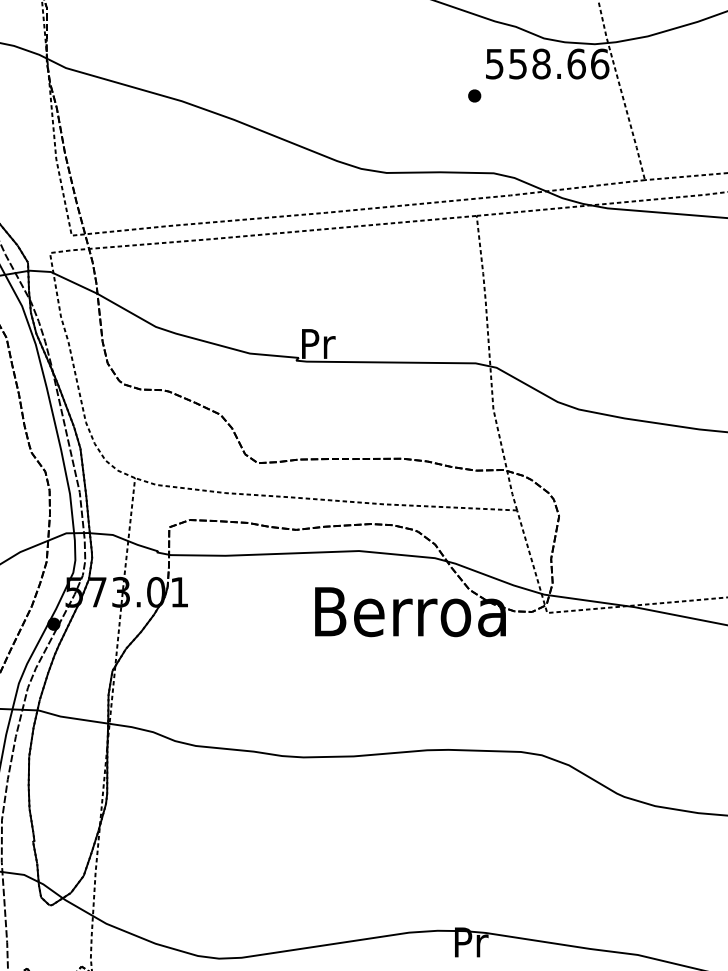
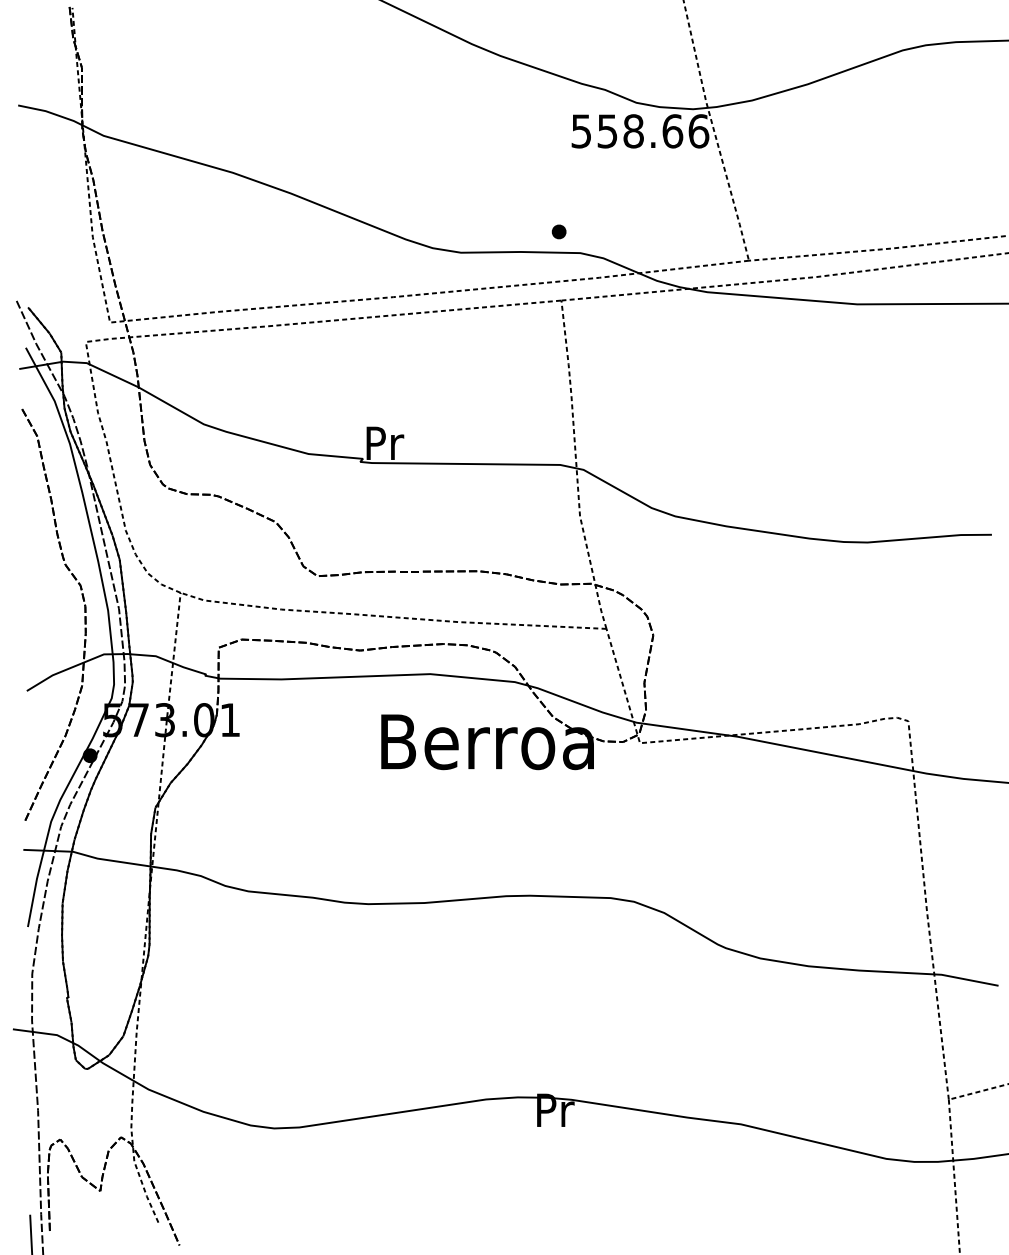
part: (474, 95) -> (558, 231), moved

